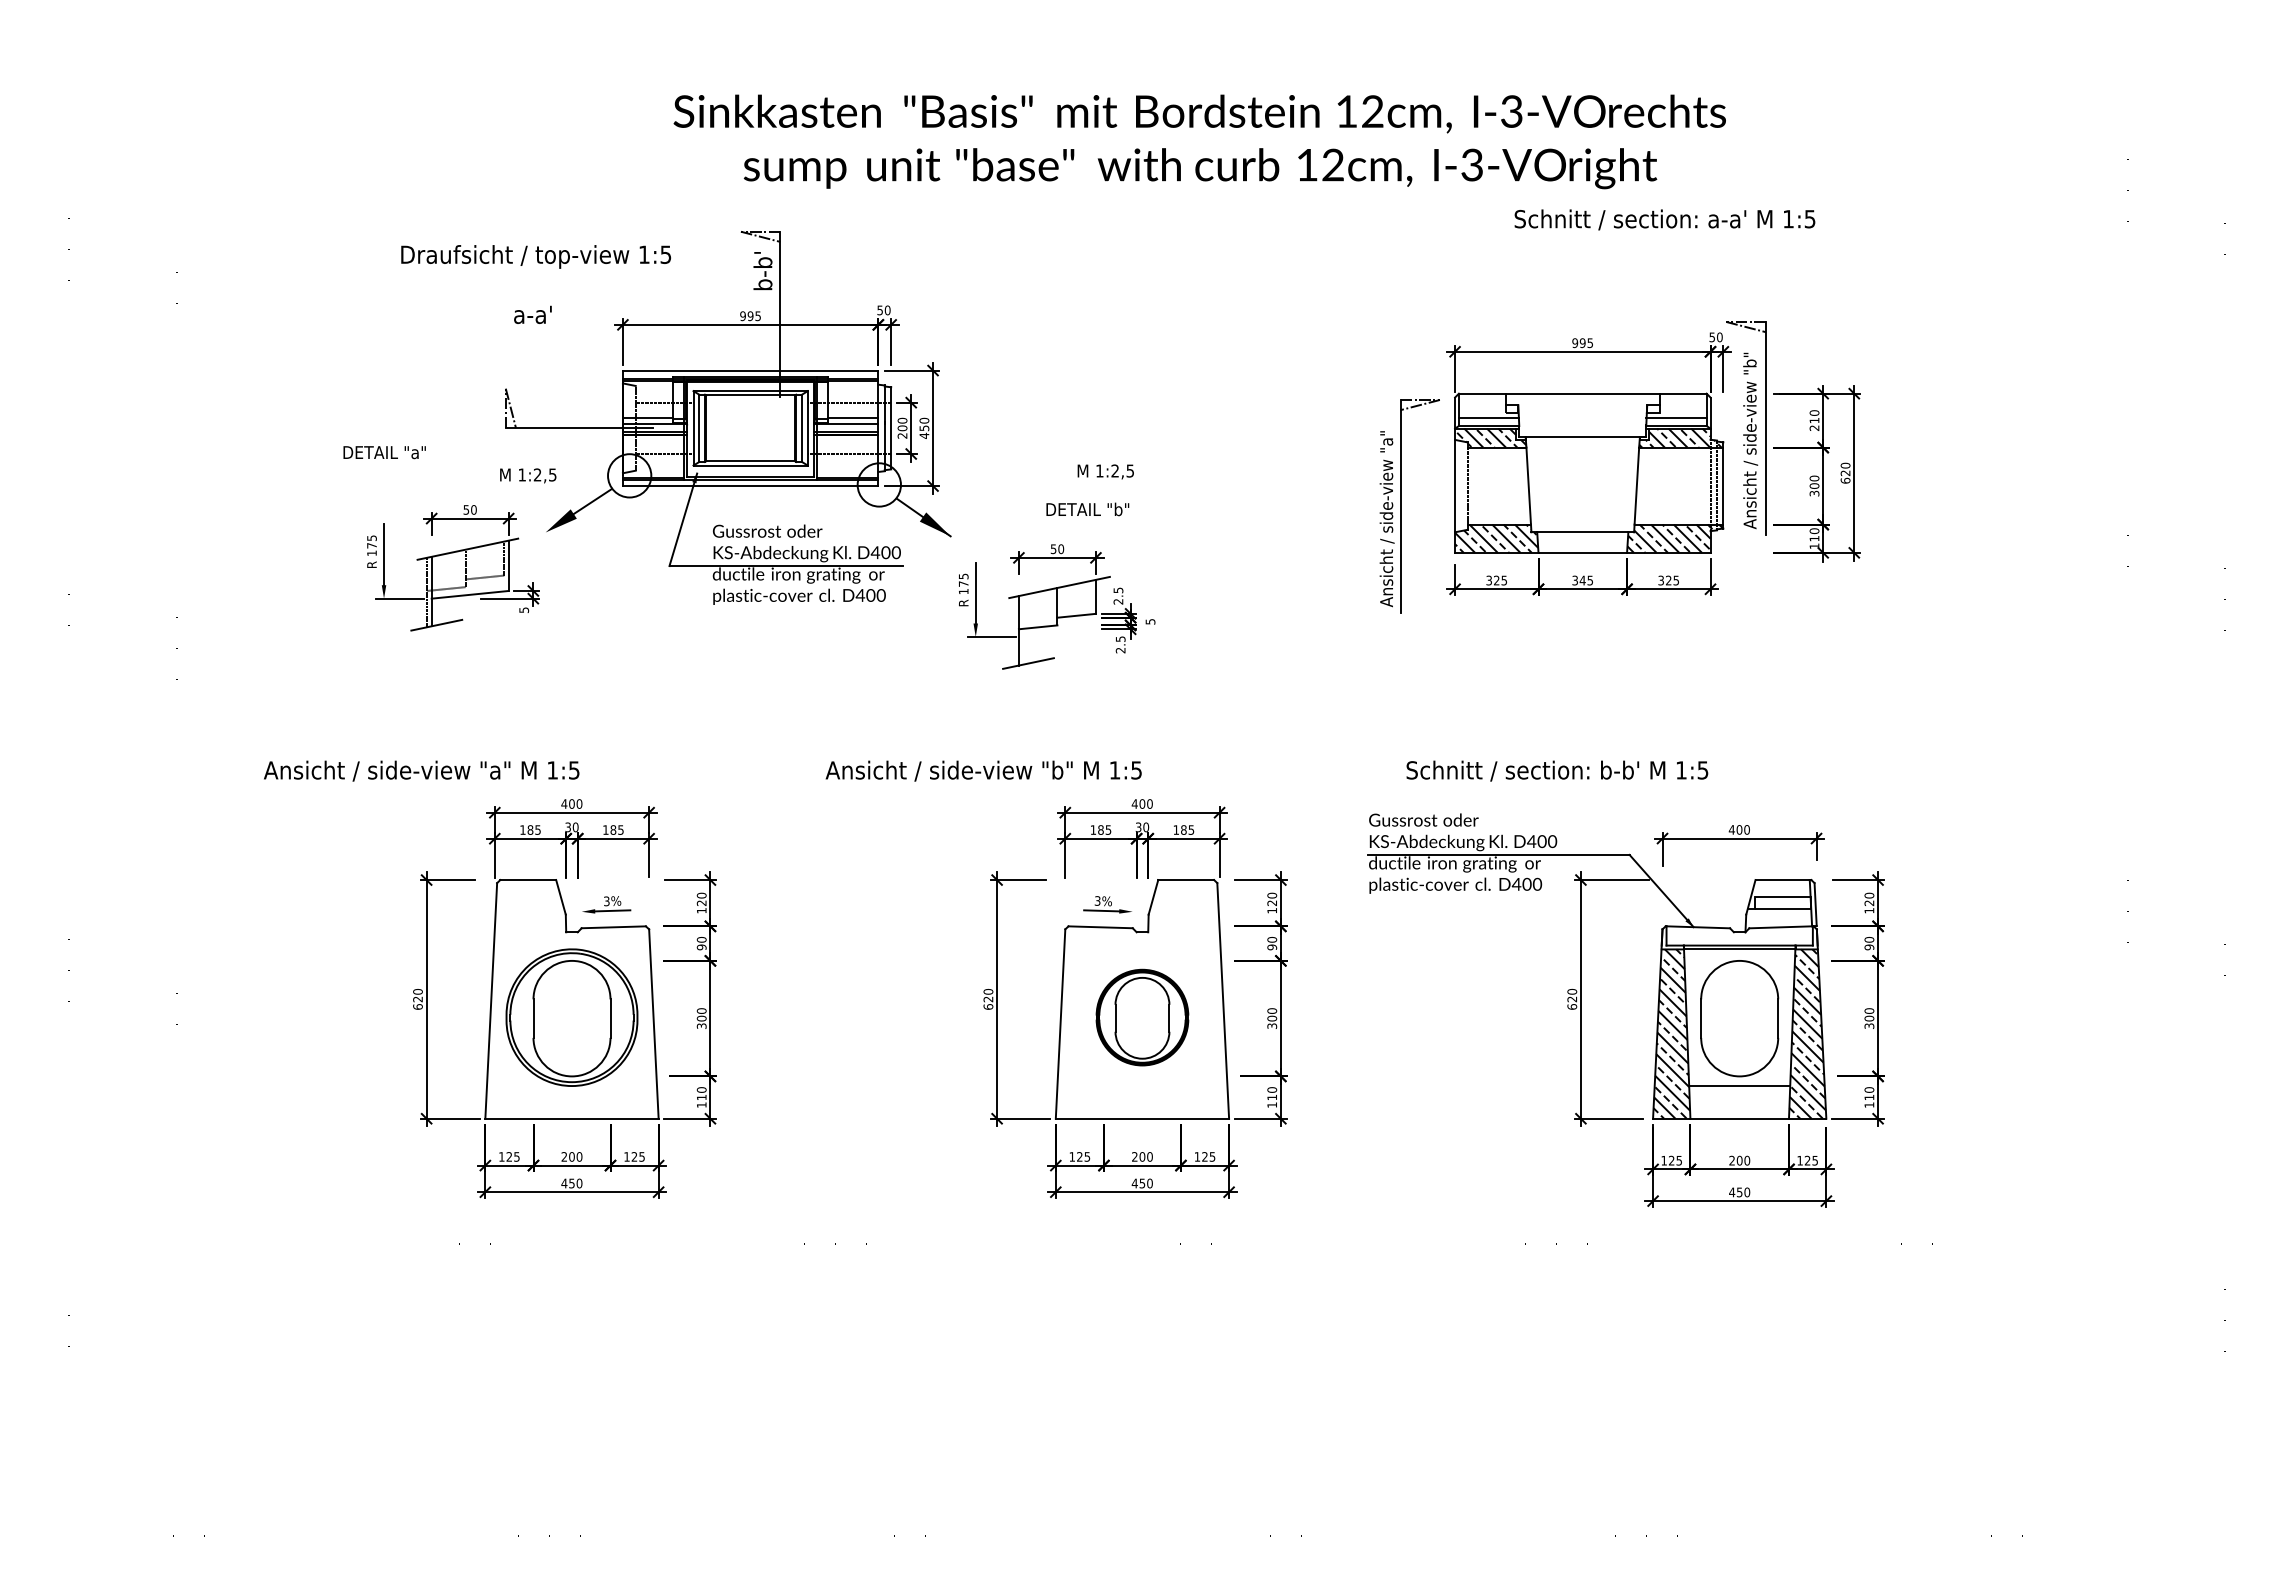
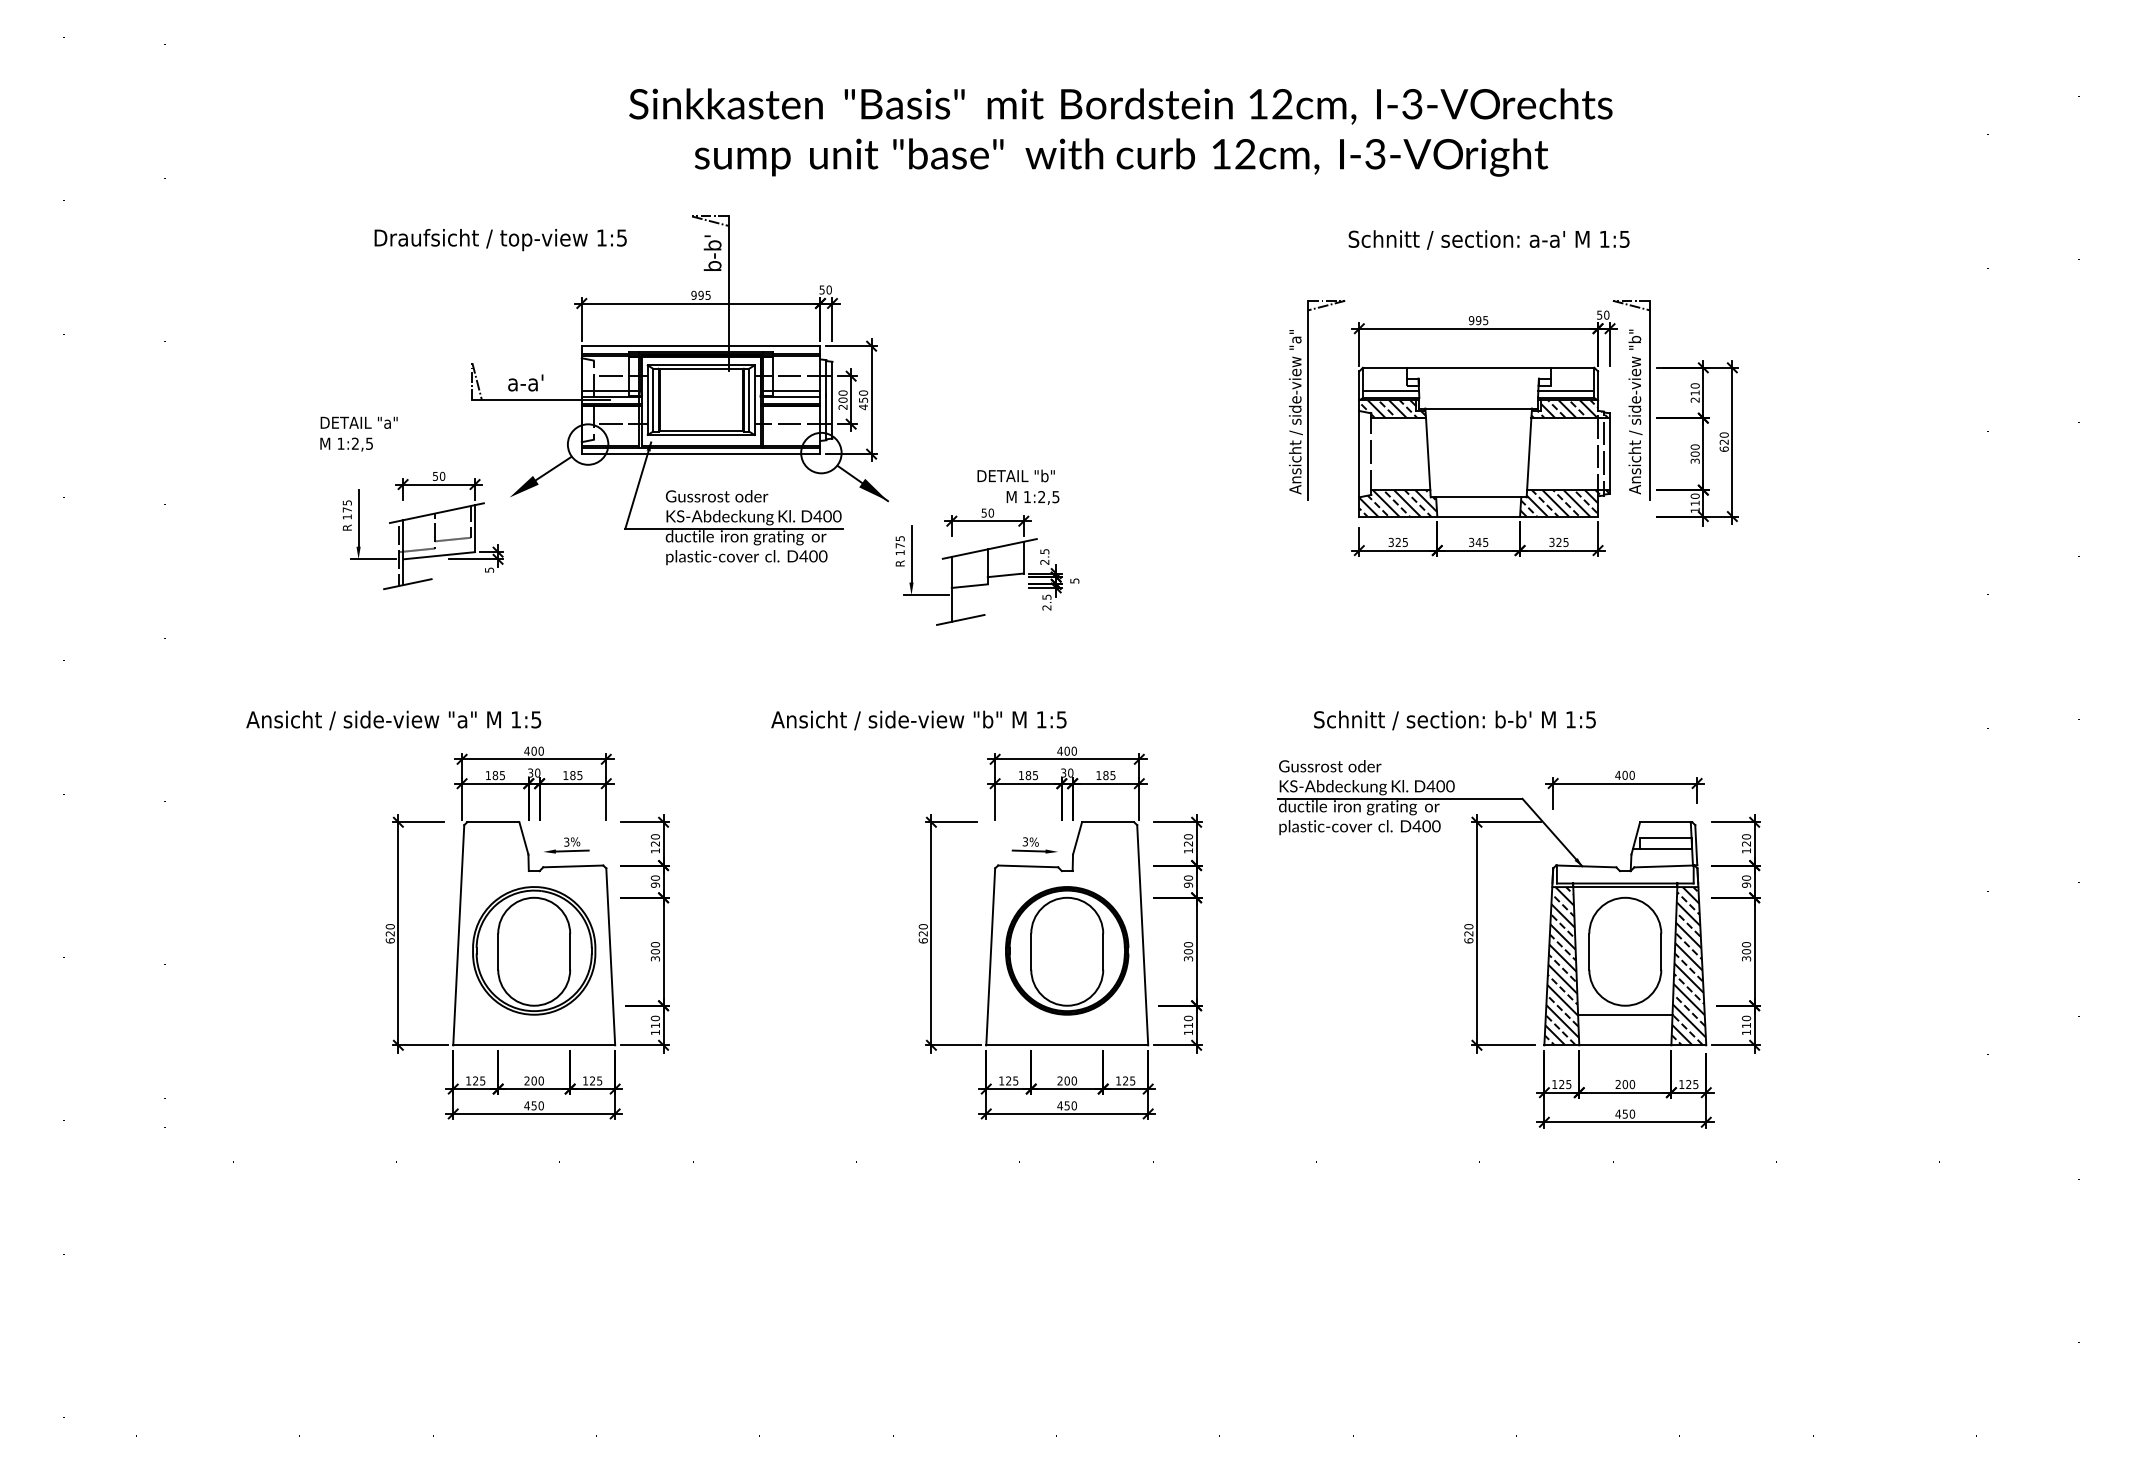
text: (1664, 219) -> (1488, 239), moved
text: (532, 314) -> (525, 382), moved
text: (1105, 471) -> (1032, 497), moved
text: (528, 475) -> (346, 444), moved
part: (1401, 506) -> (1309, 400), moved
part: (1142, 1017) -> (1067, 950), size x1.43

